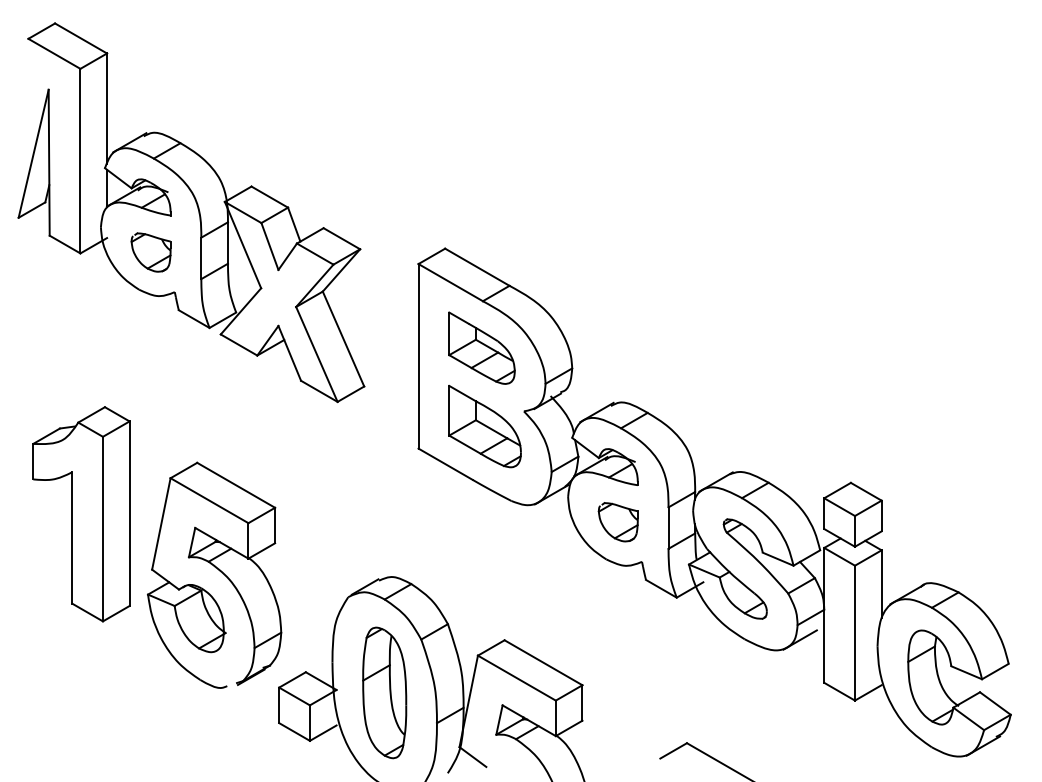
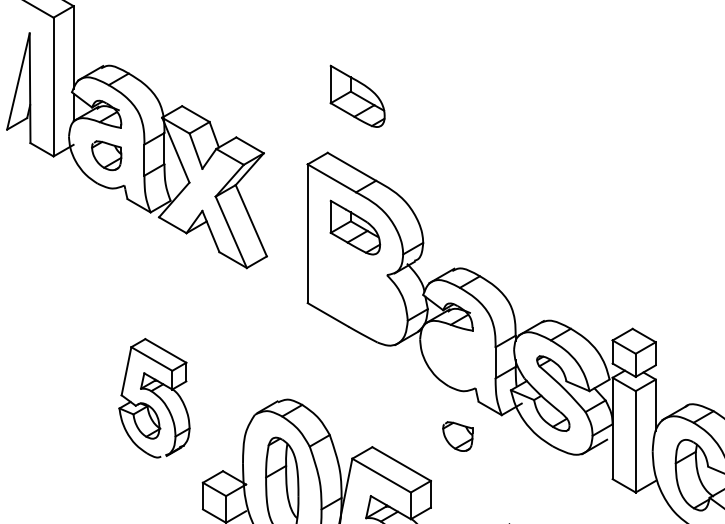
part: (484, 426) -> (357, 96), moved
part: (81, 514) -> (54, 352), removed
part: (617, 522) -> (457, 436), moved
part: (214, 574) -> (154, 397), size x0.7

